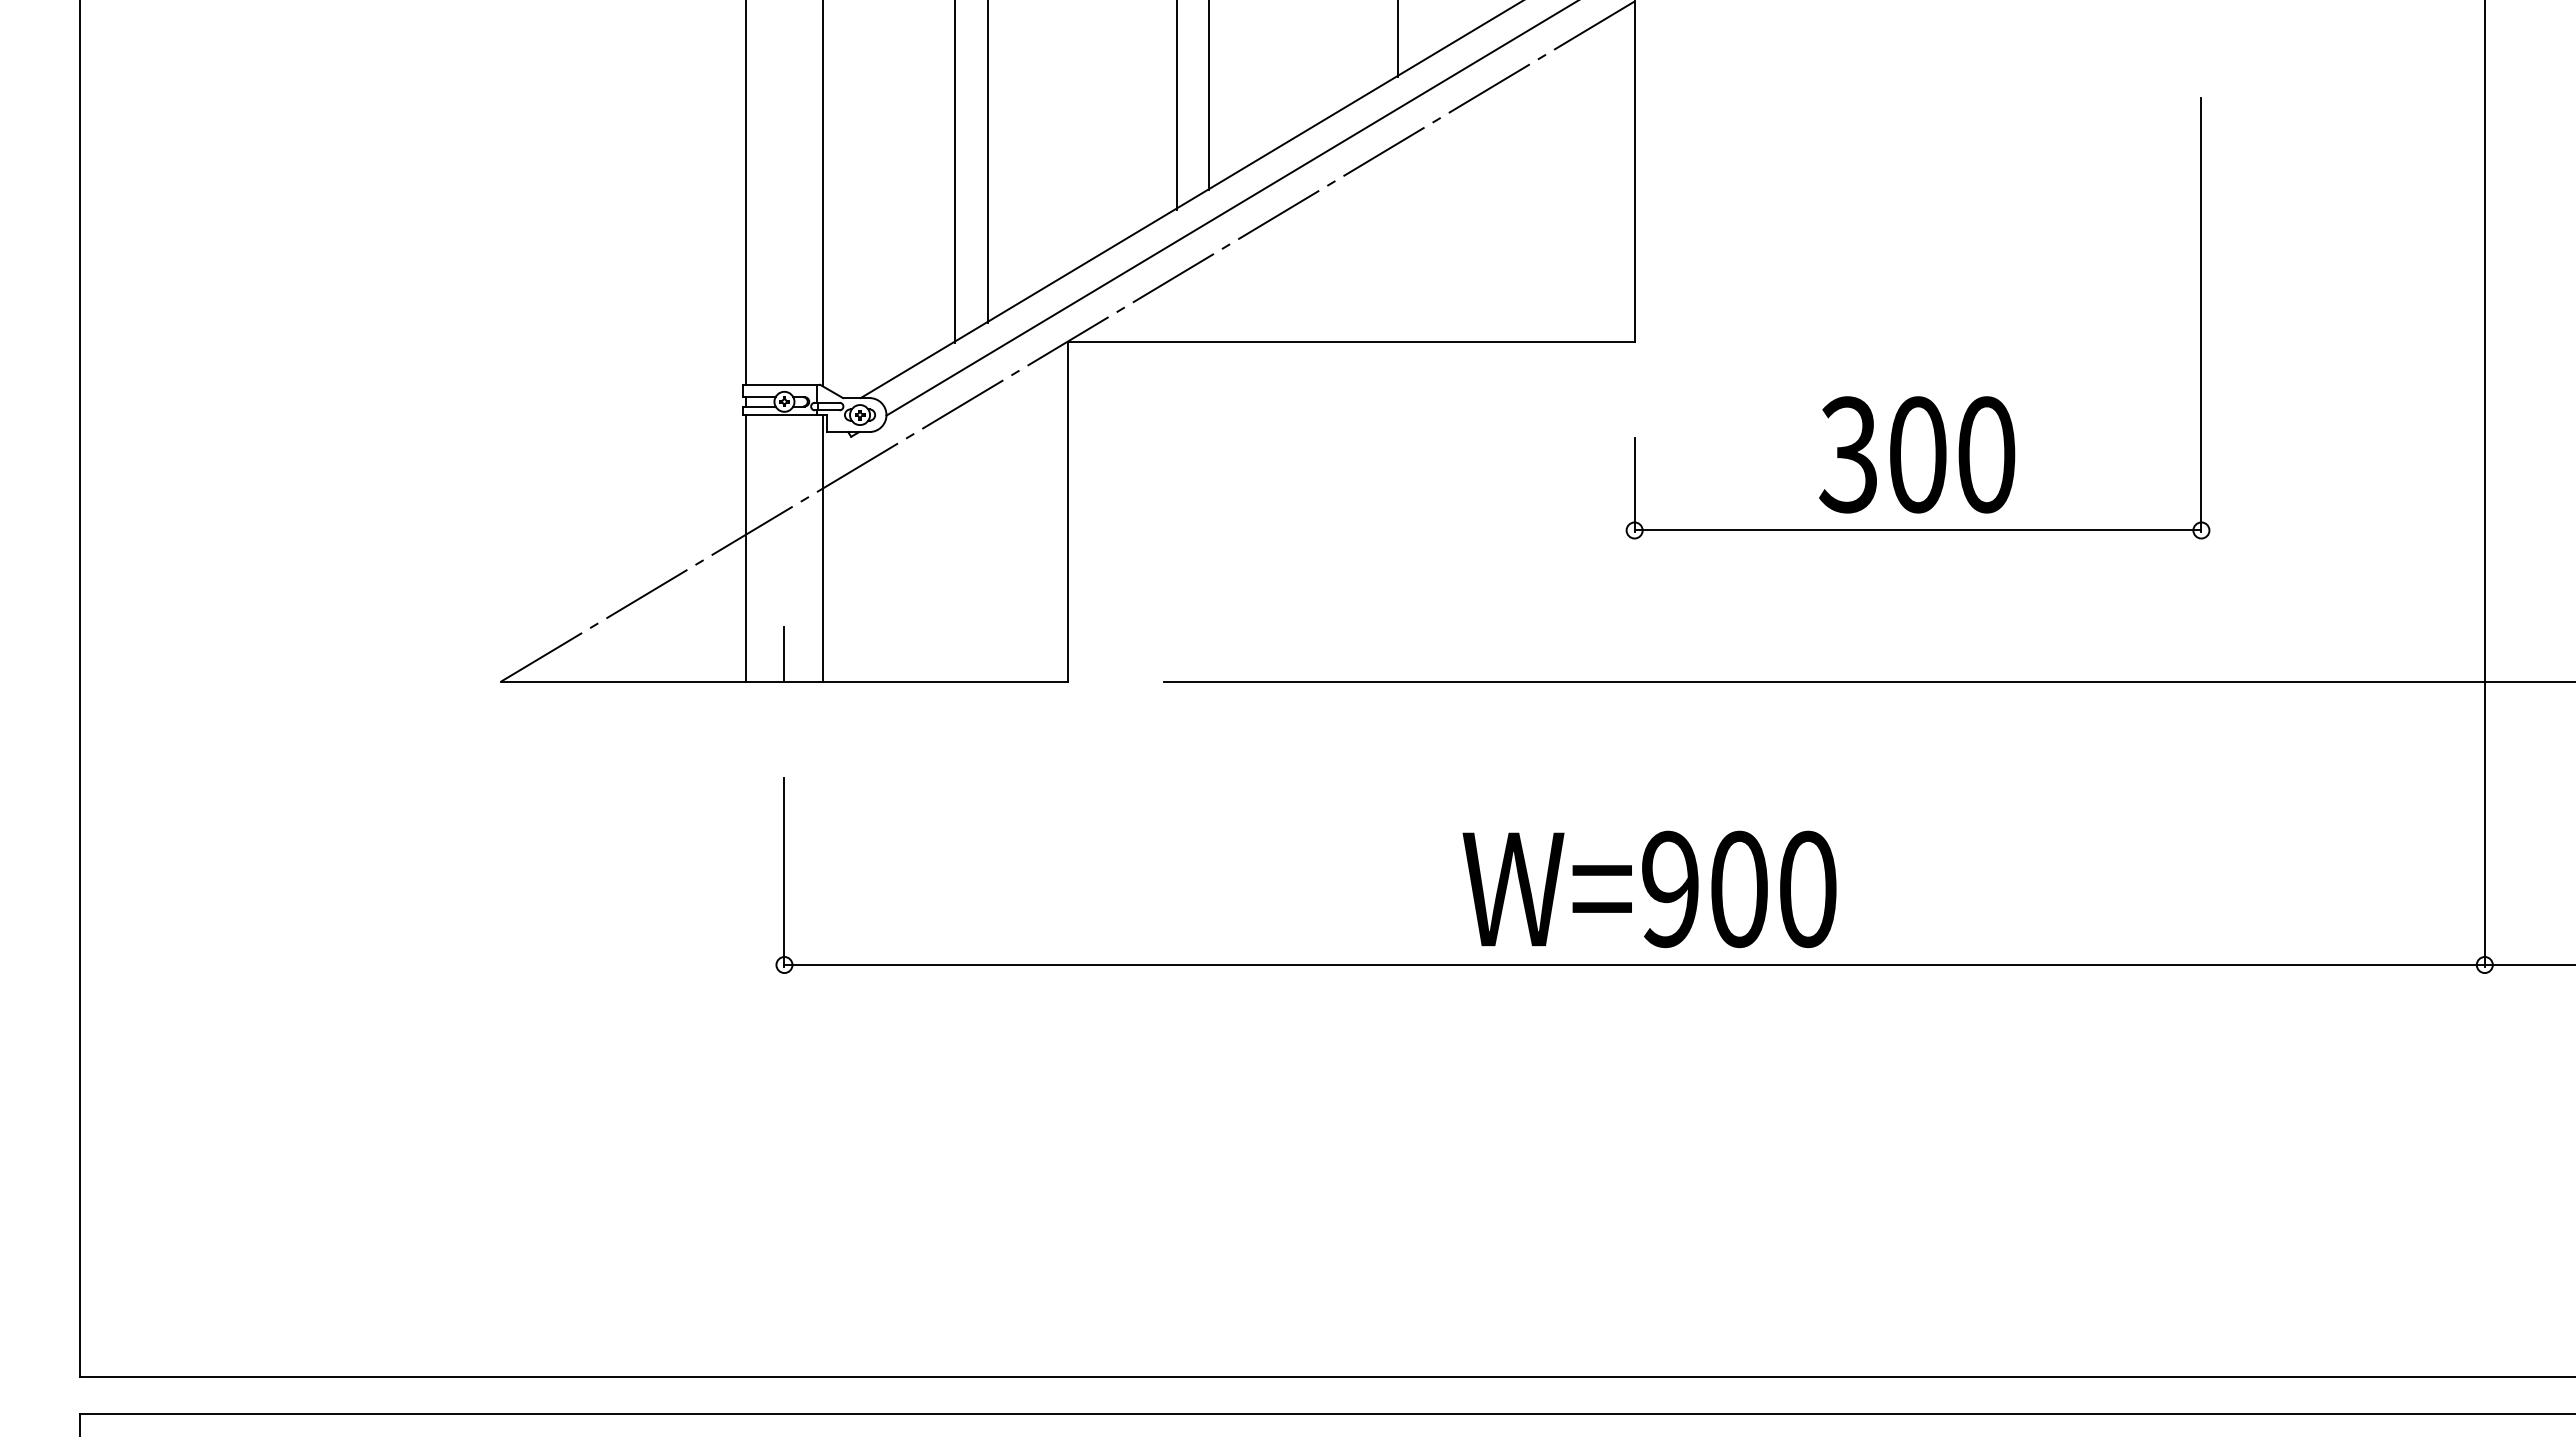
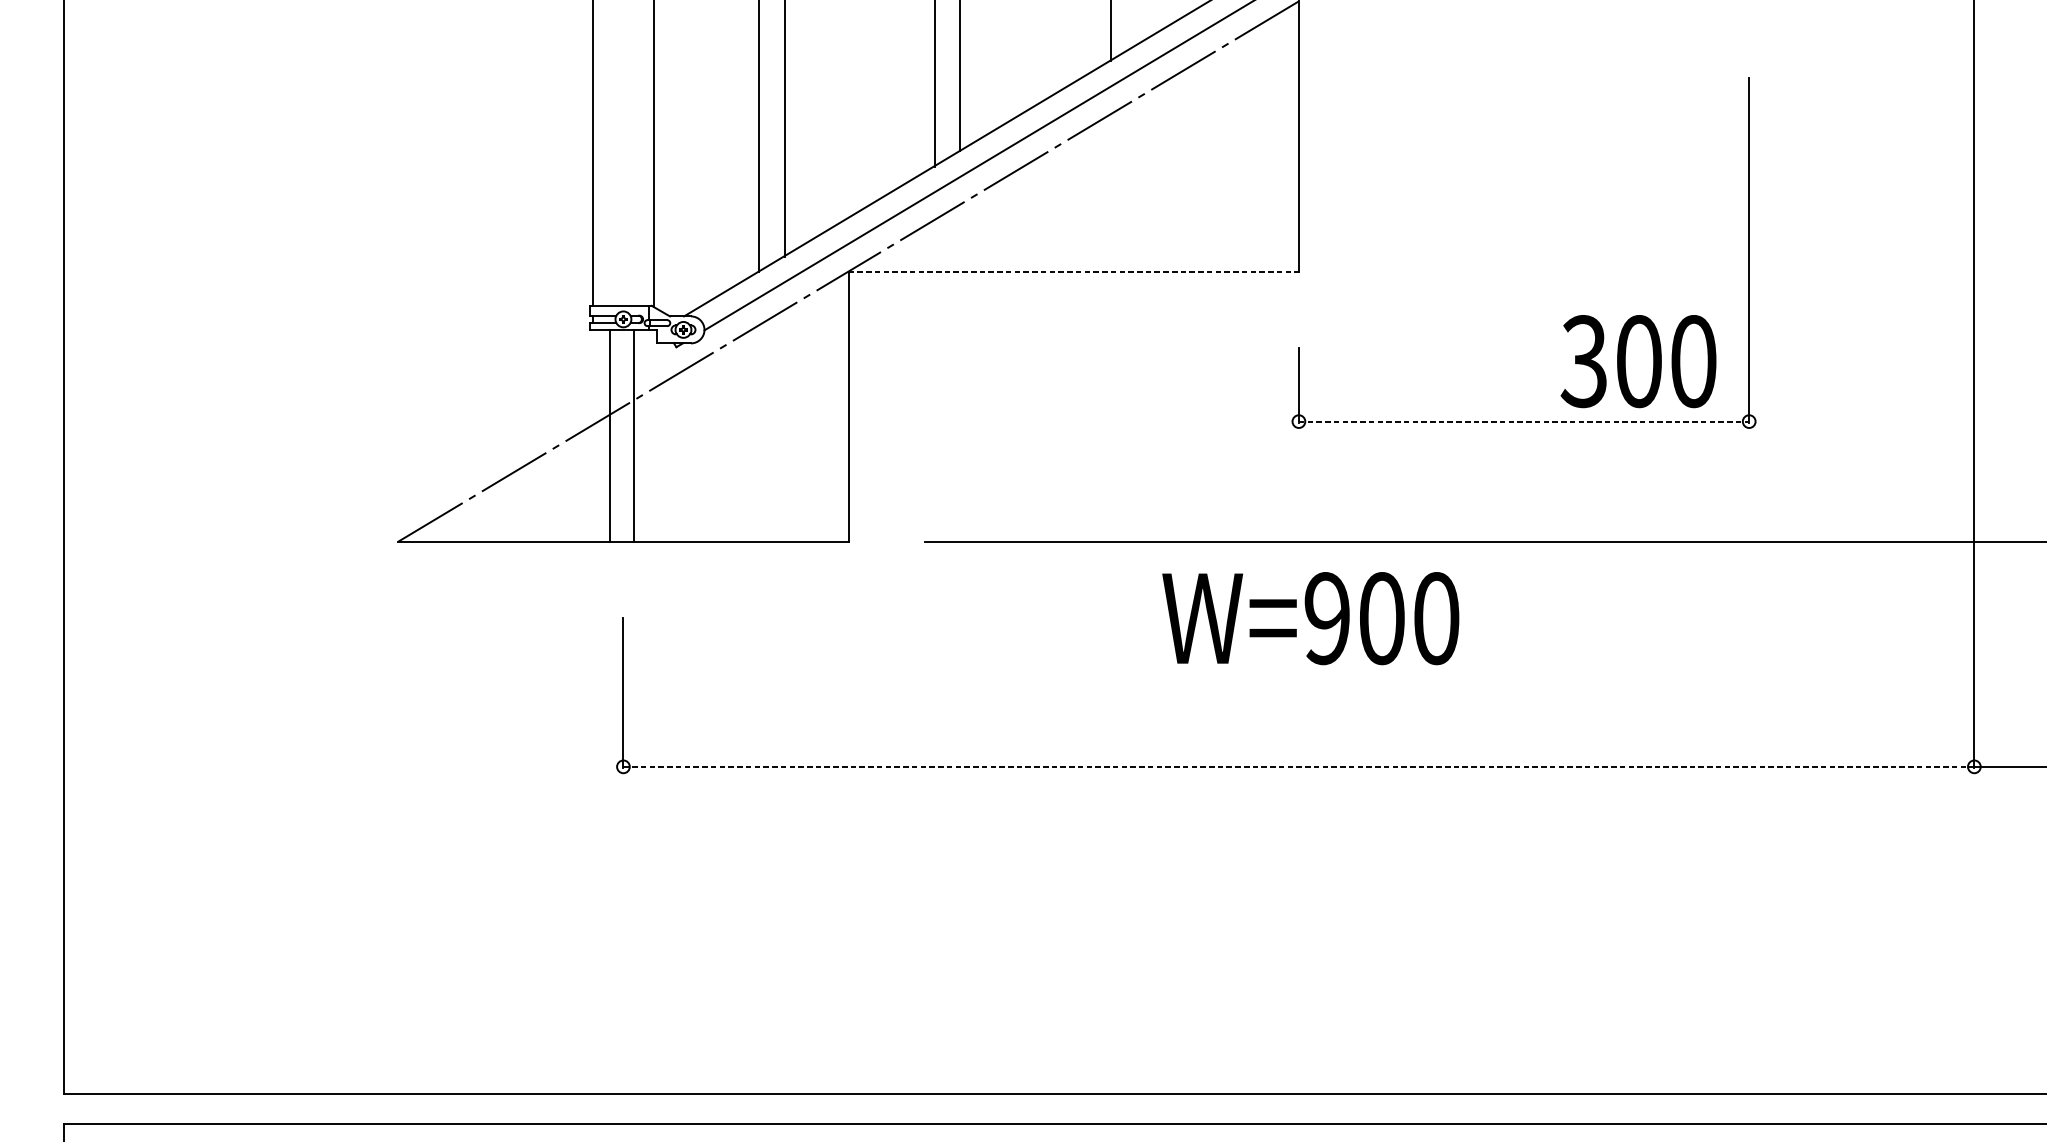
line: (1351, 341) -> (1073, 271), solid -> dashed
text: (1917, 454) -> (1638, 361), moved
line: (1918, 530) -> (1524, 421), solid -> dashed
line: (746, 548) -> (633, 435), moved
line: (822, 548) -> (609, 435), moved
line: (784, 653) -> (623, 519), removed
text: (1649, 889) -> (1310, 618), moved
line: (1635, 965) -> (1299, 767), solid -> dashed

